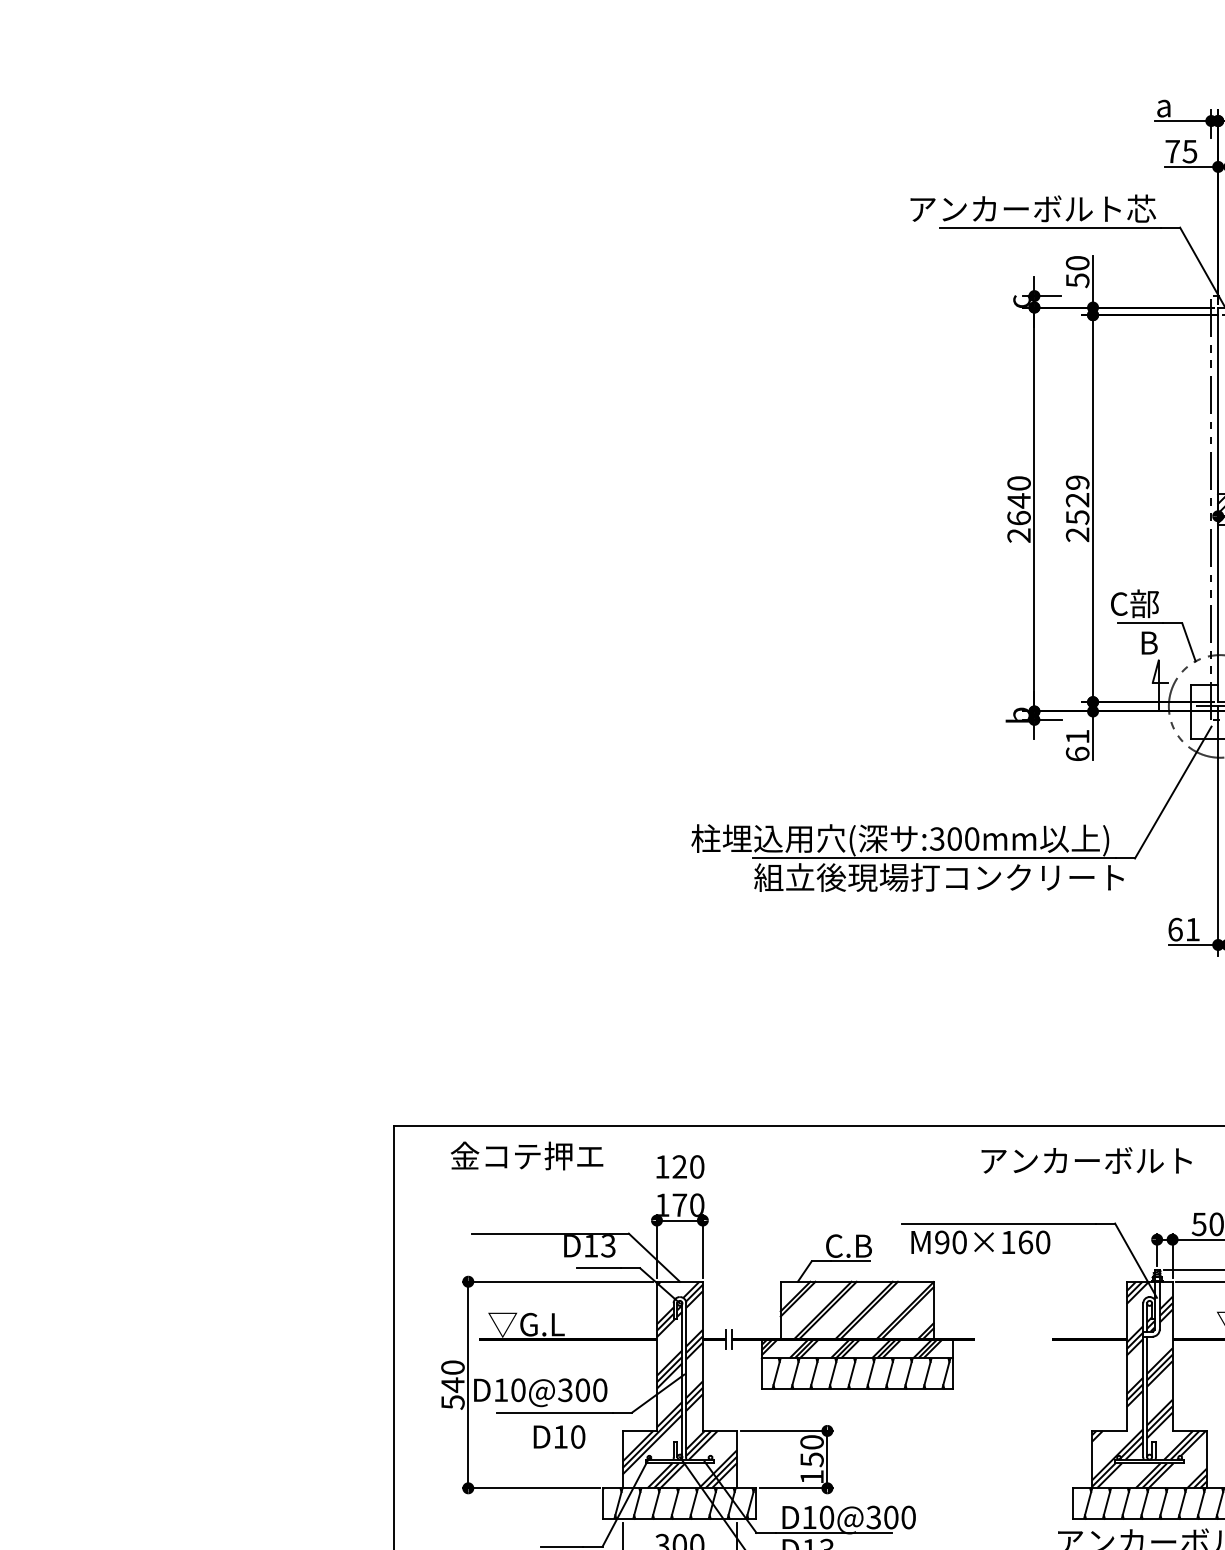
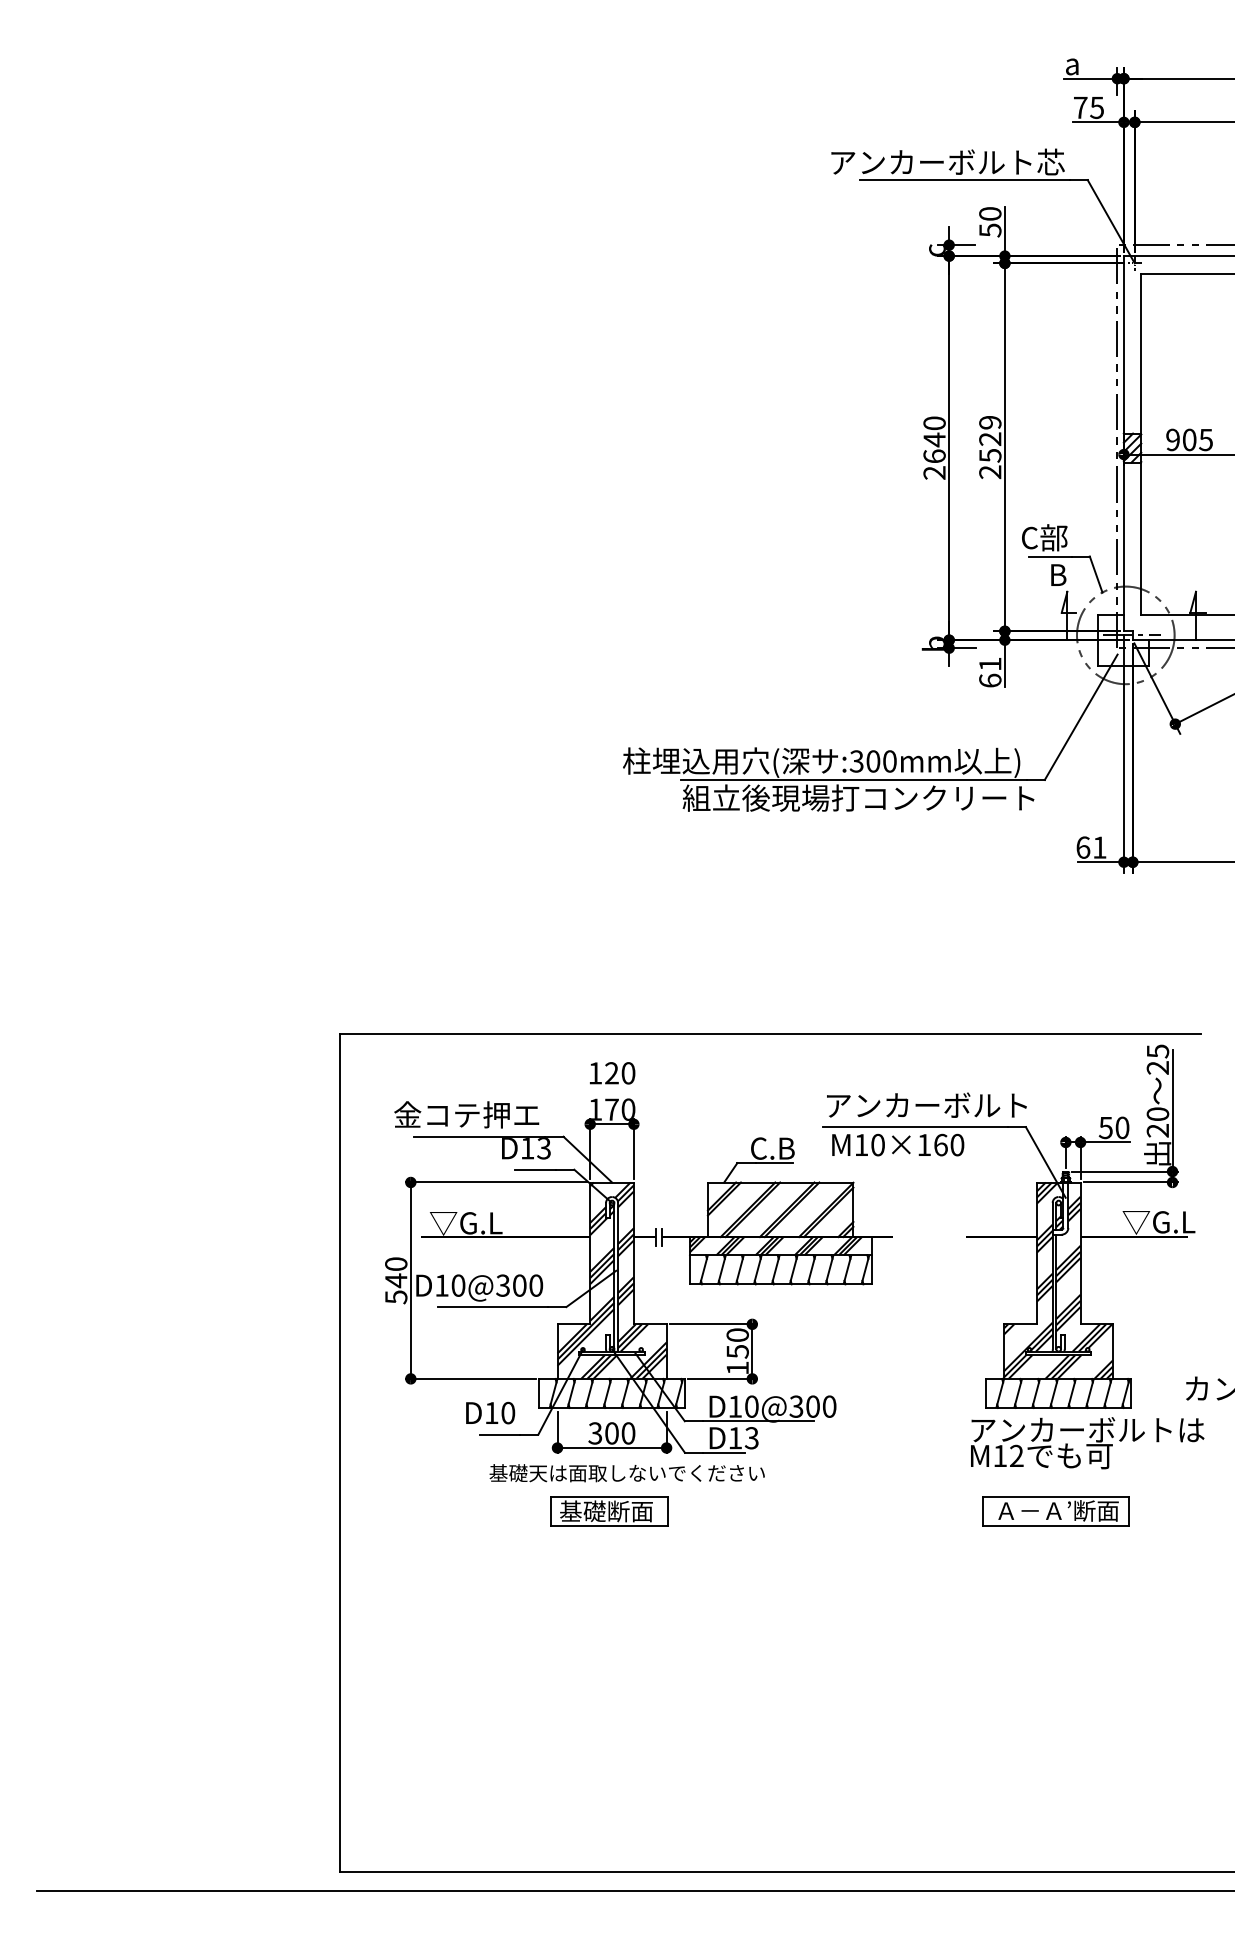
text: (526, 1155) -> (466, 1114), moved
text: (1086, 1159) -> (926, 1104), moved
text: (942, 1241) -> (861, 1144), M90×160 -> M10×160
text: (559, 1436) -> (490, 1412), moved

